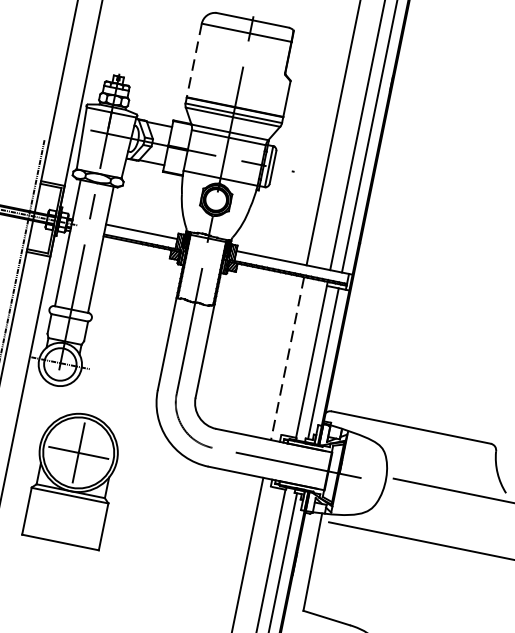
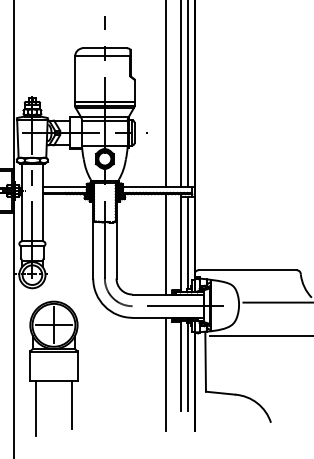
line: (194, 61) -> (75, 79), dashed -> solid
line: (287, 358) -> (166, 244), dashed -> solid
line: (21, 581) -> (35, 408), added
line: (82, 587) -> (72, 404), added

